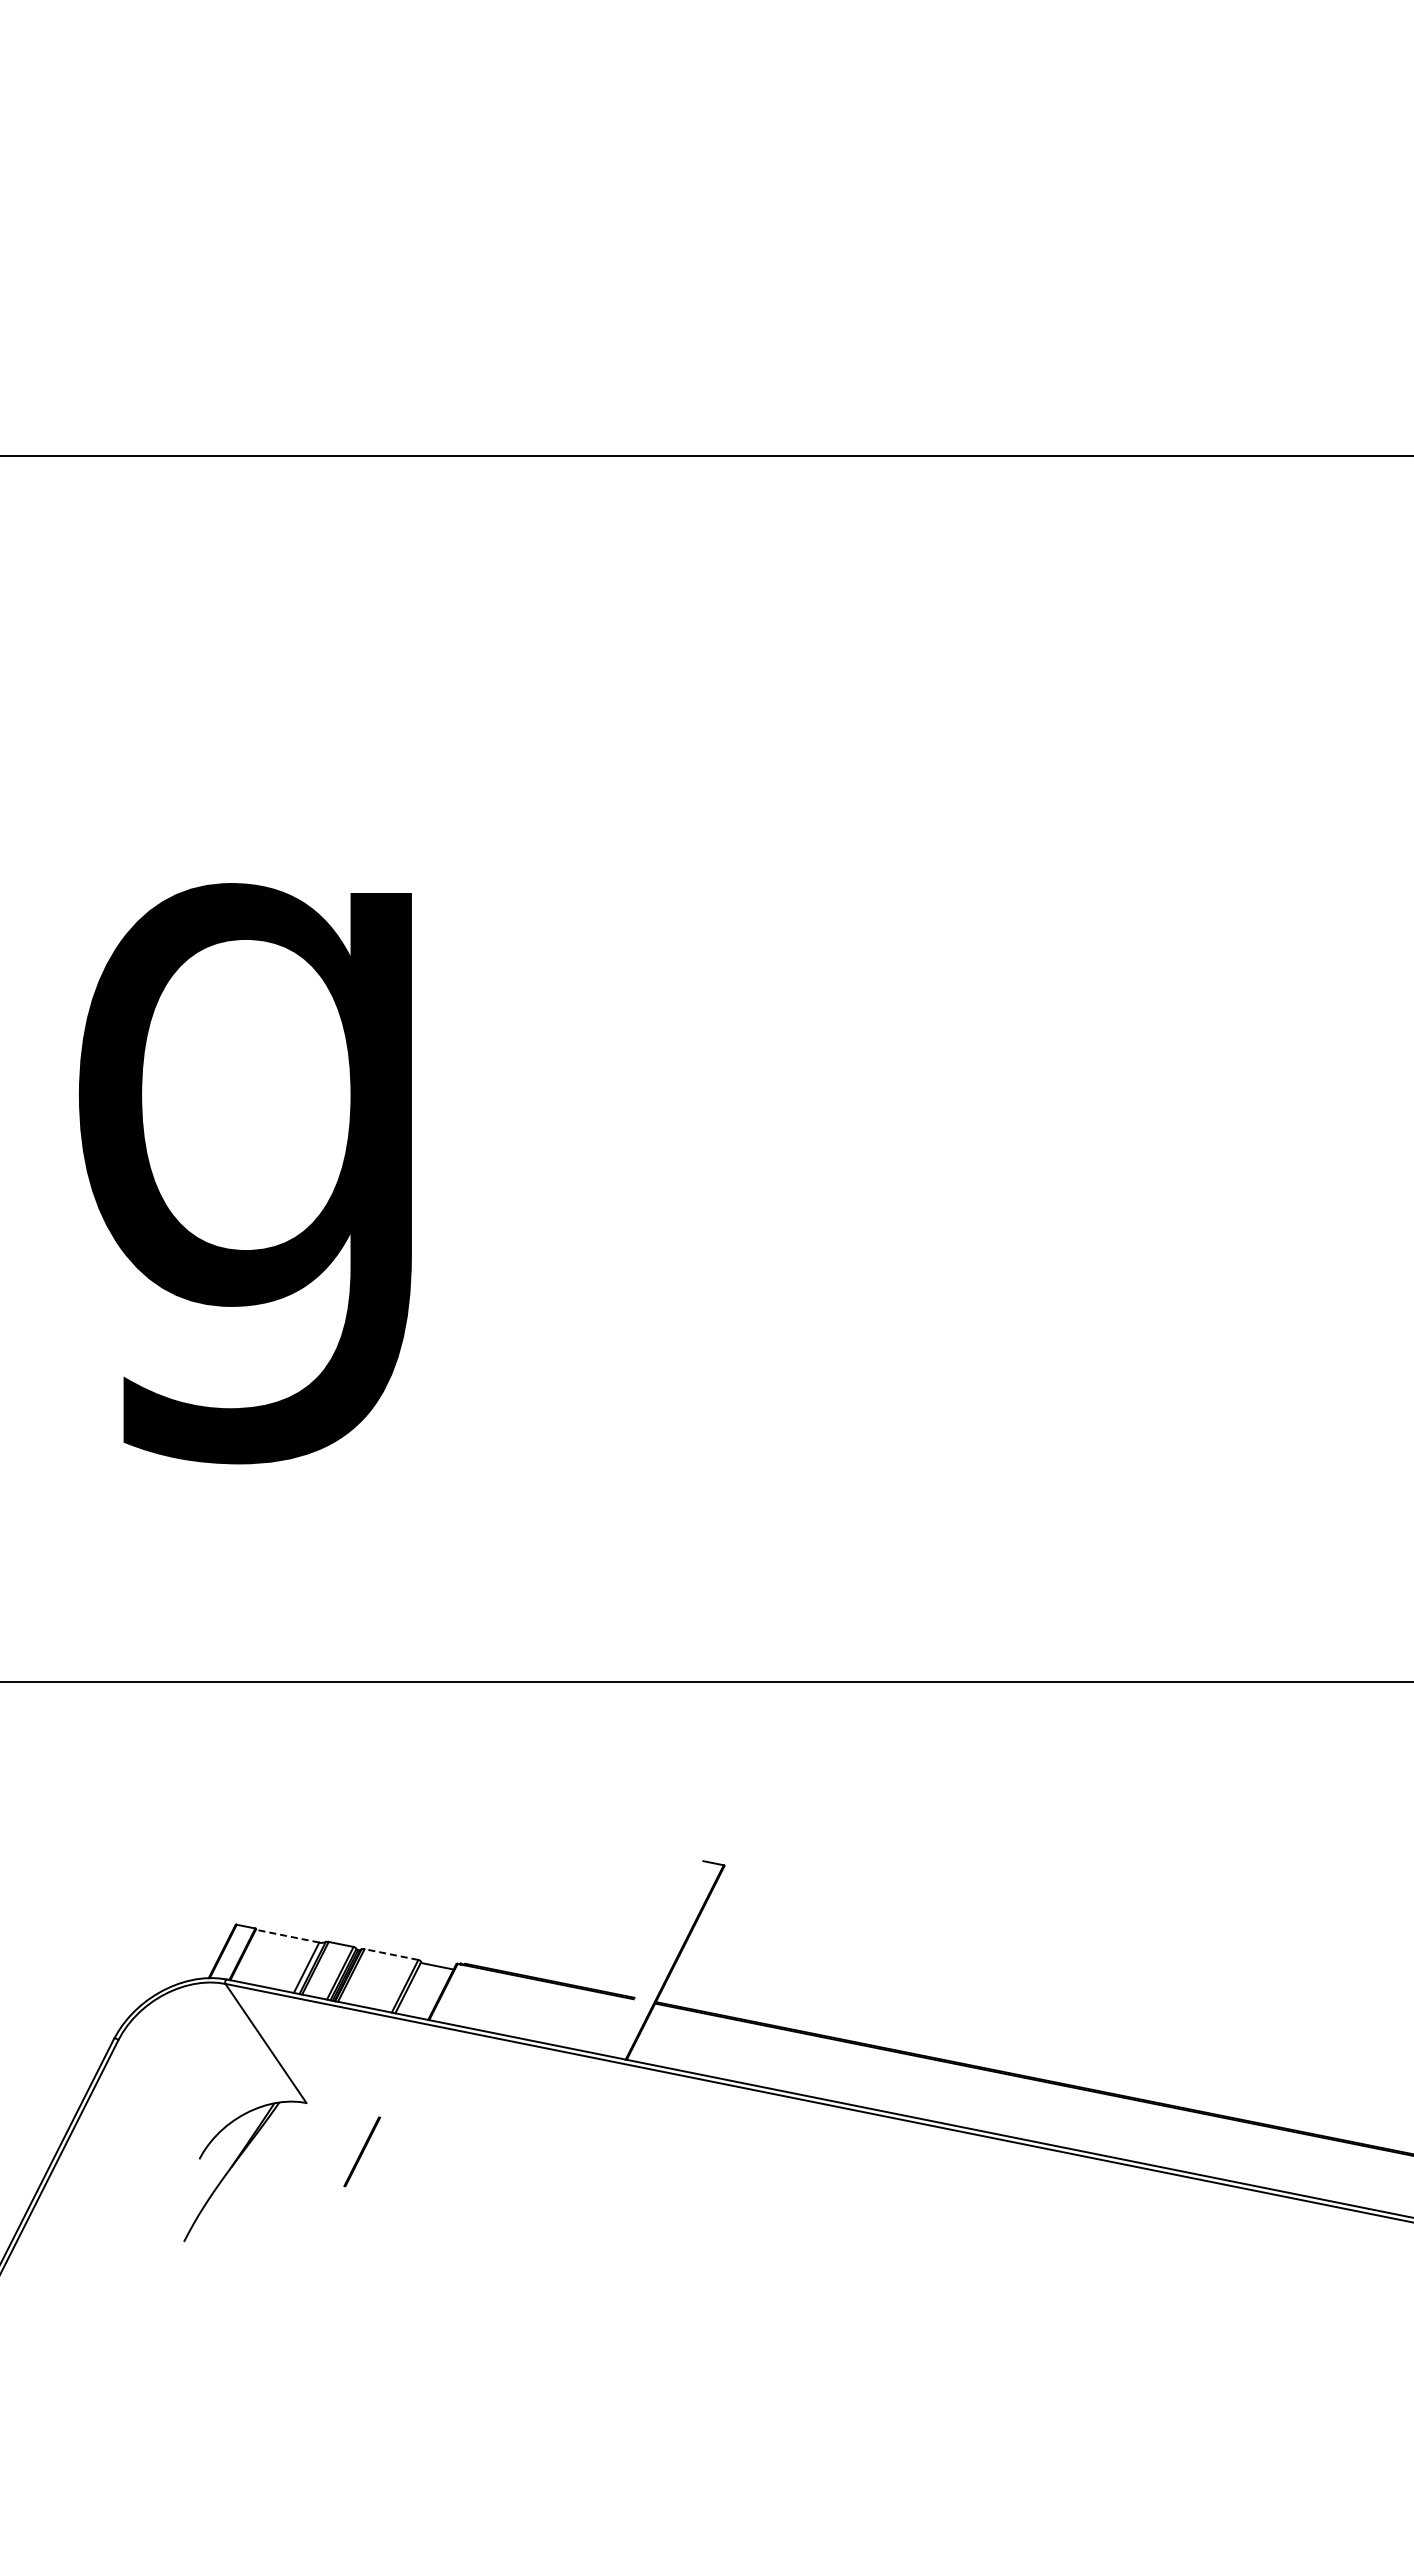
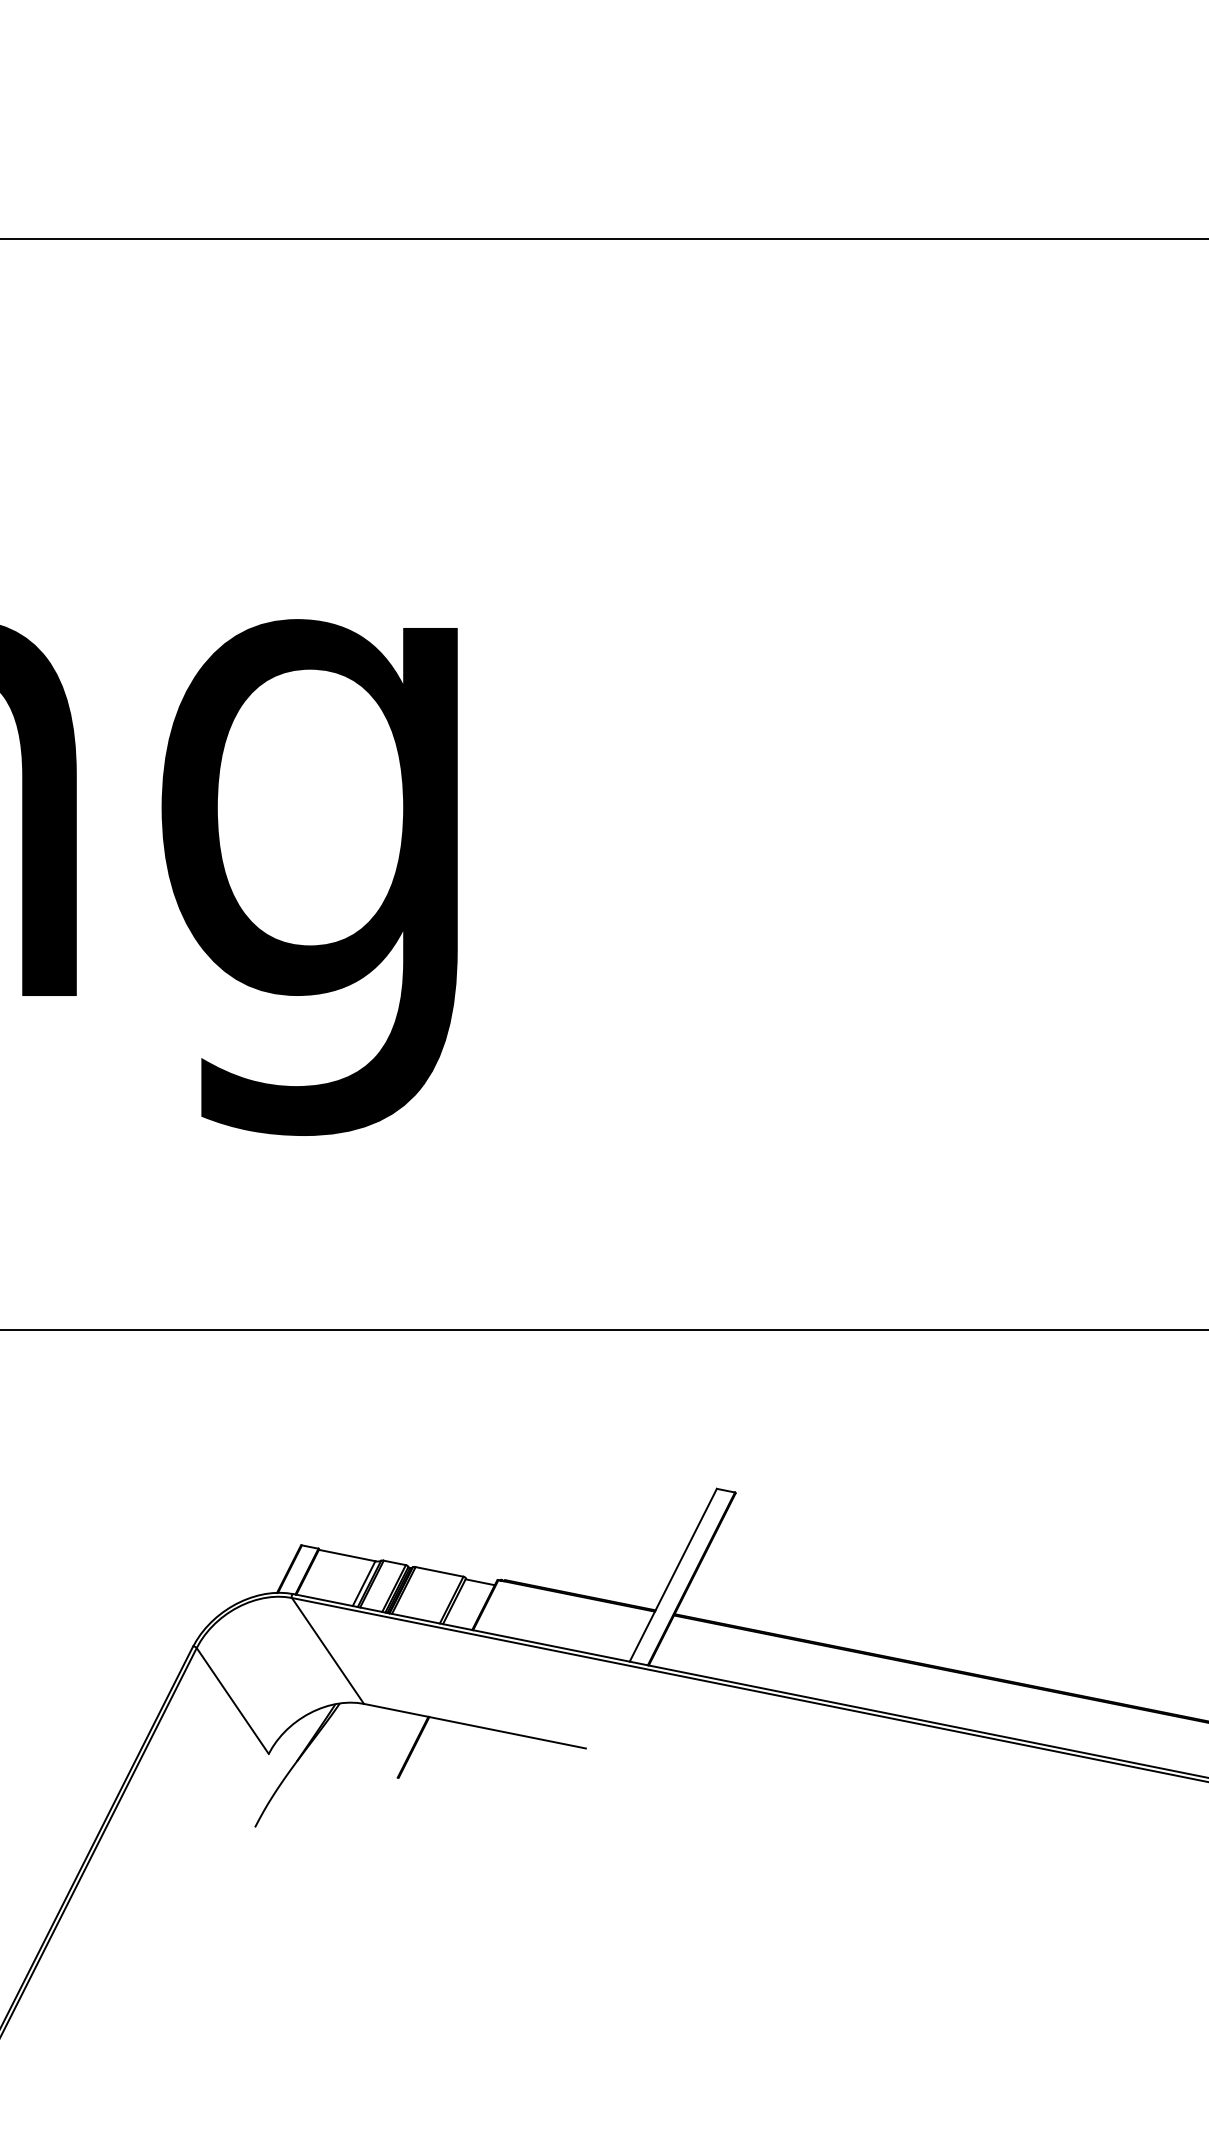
line: (287, 1936) -> (347, 1555), dashed -> solid
line: (390, 1954) -> (438, 1571), dashed -> solid
line: (654, 1958) -> (673, 1575), added
line: (158, 2099) -> (232, 1700), added
line: (431, 2128) -> (475, 1726), added

